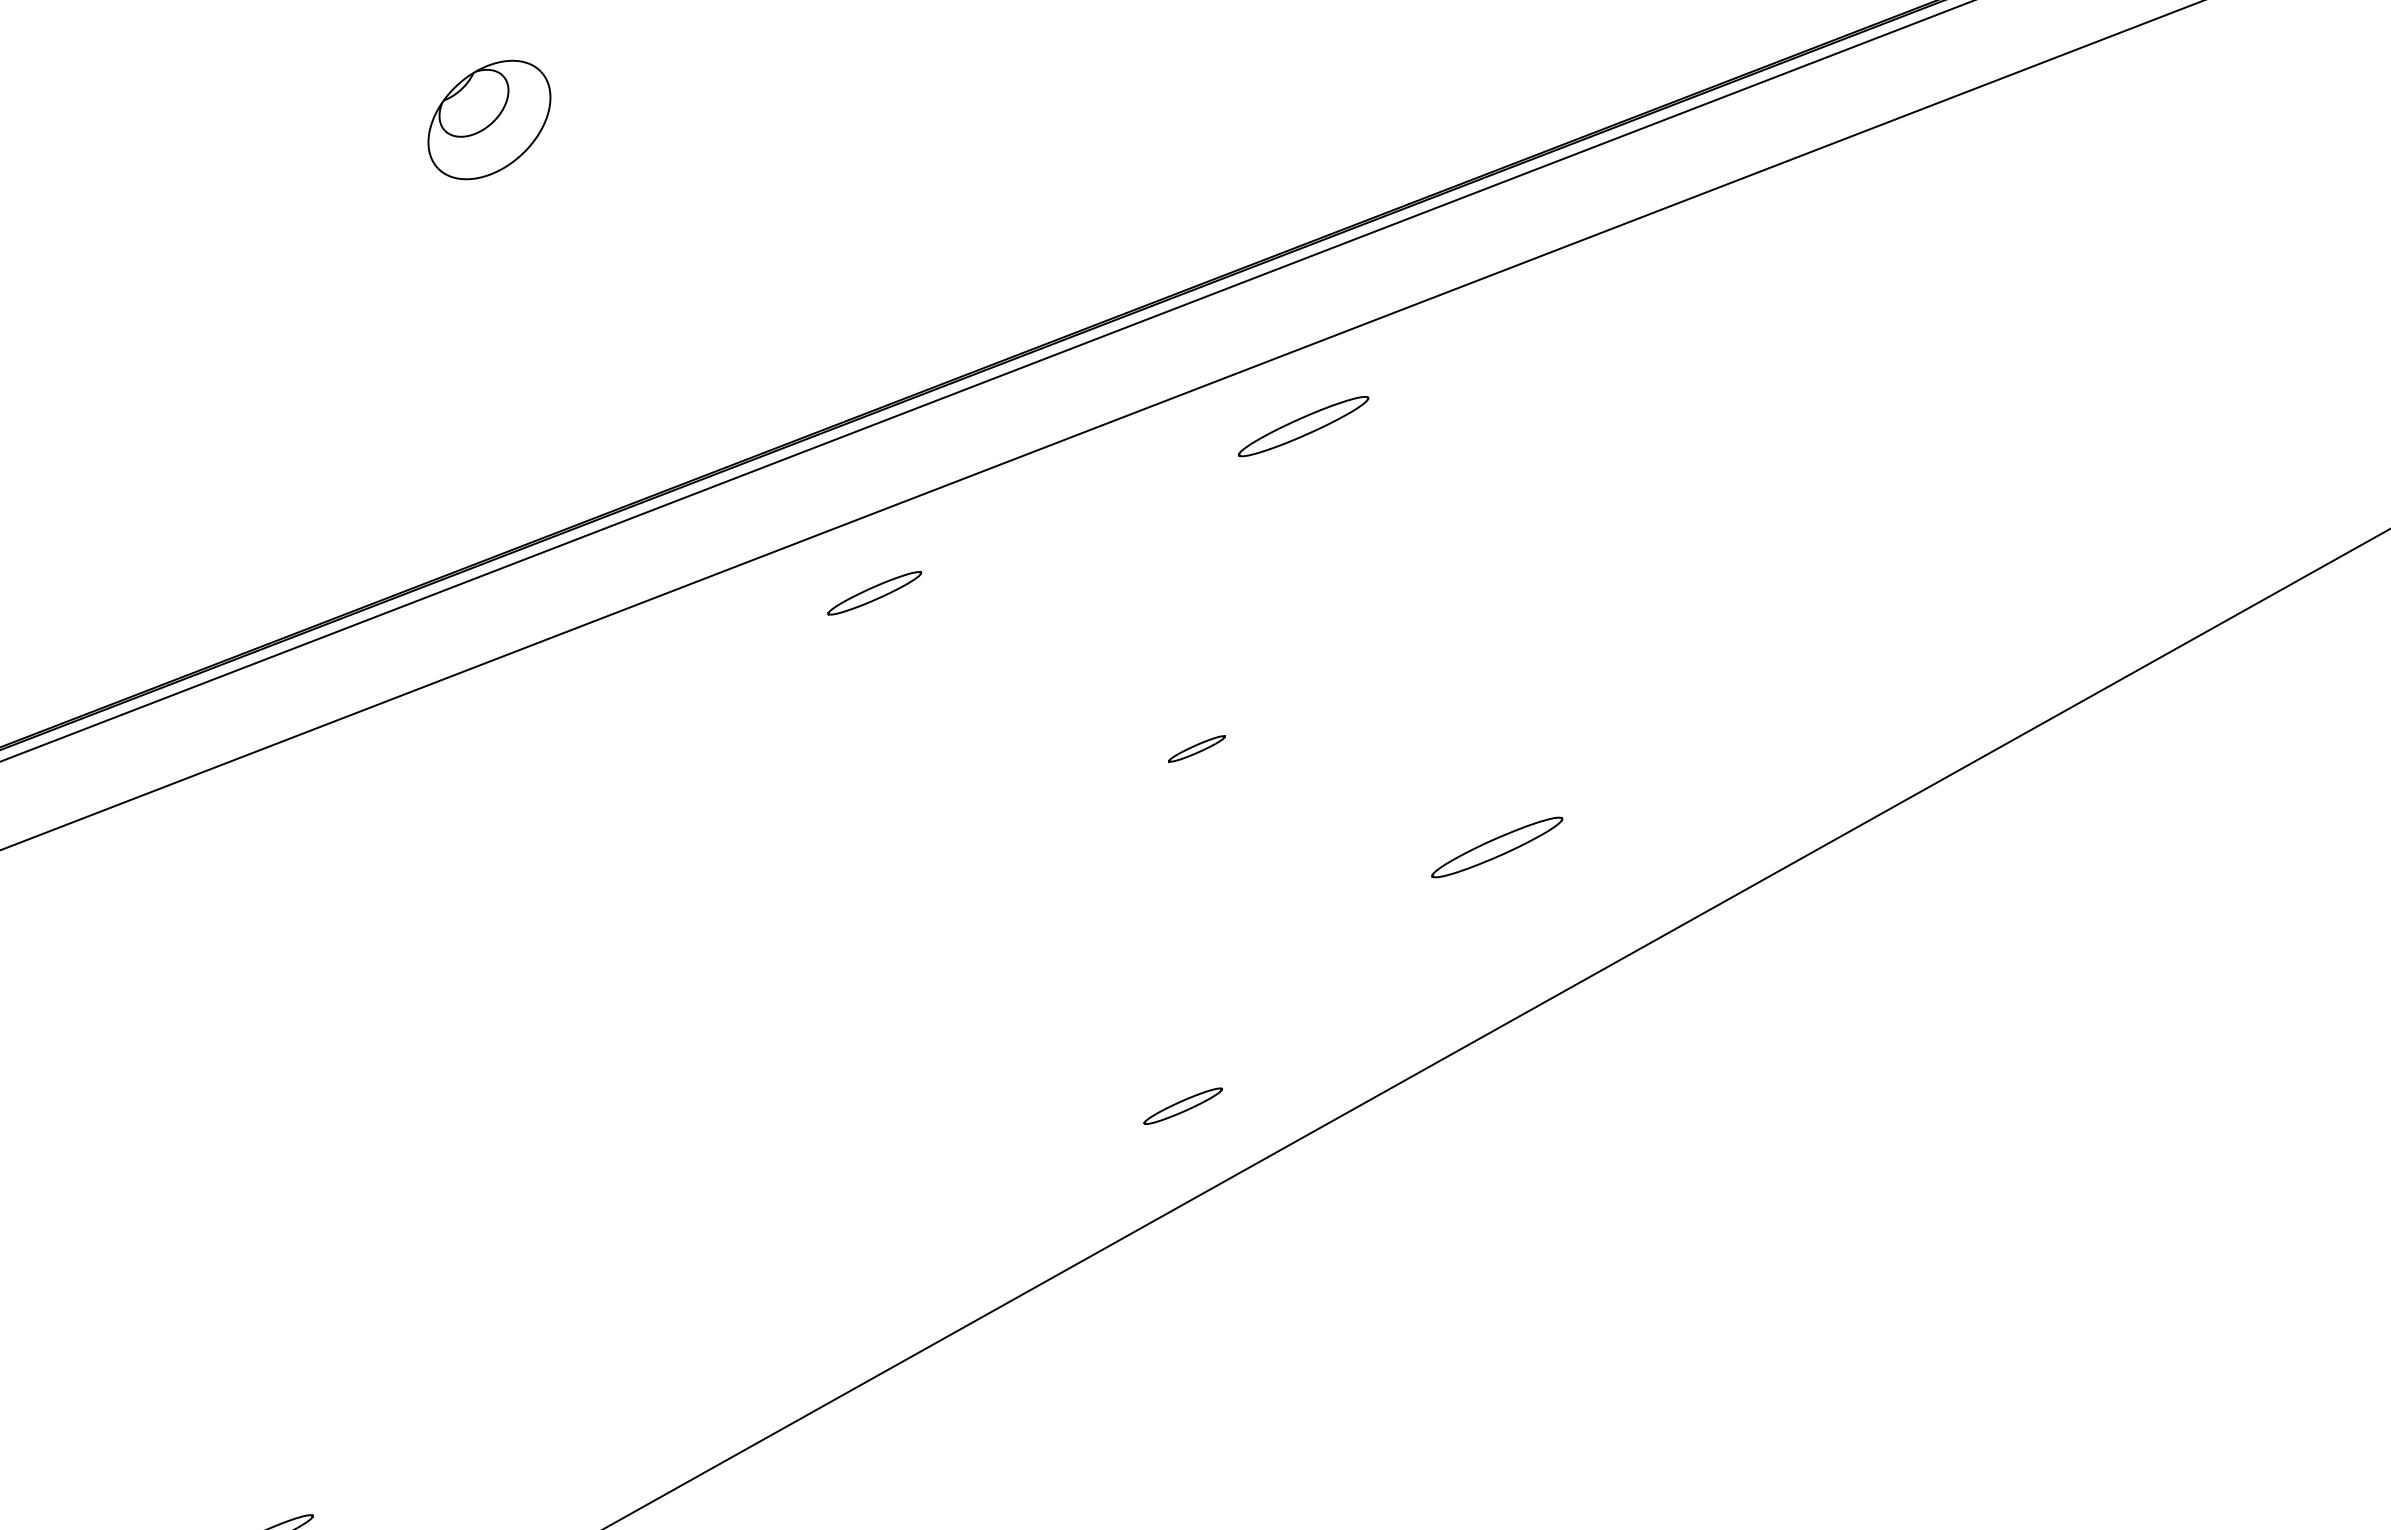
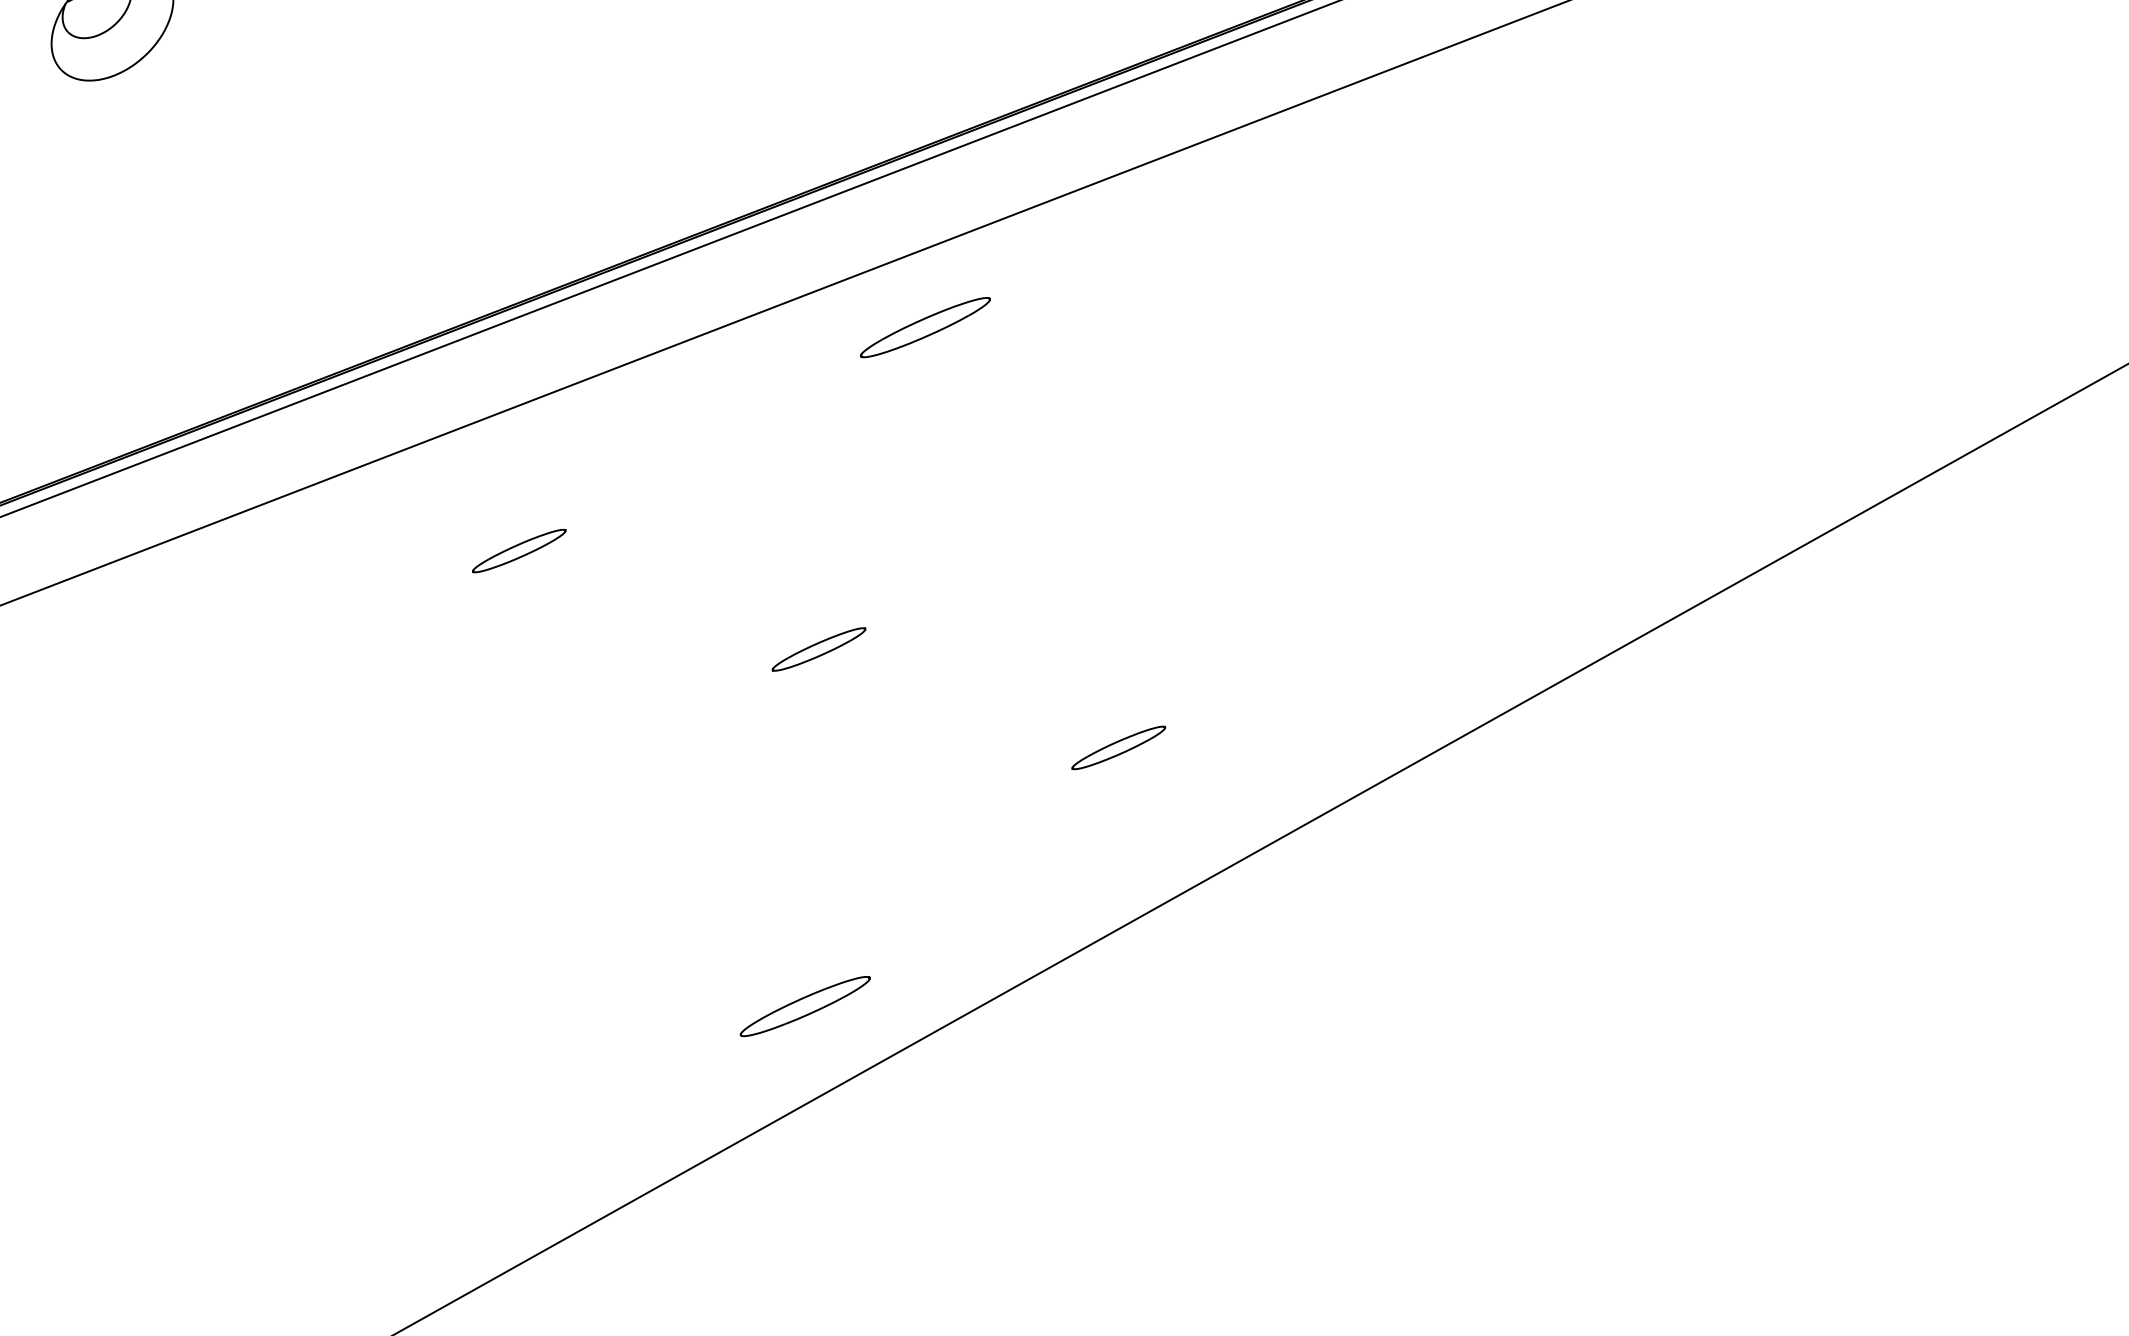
part: (874, 593) -> (518, 551), moved
part: (1196, 748) -> (818, 649), size x1.67
part: (1496, 847) -> (1118, 747), size x0.71
part: (1182, 1105) -> (804, 1005), size x1.67

